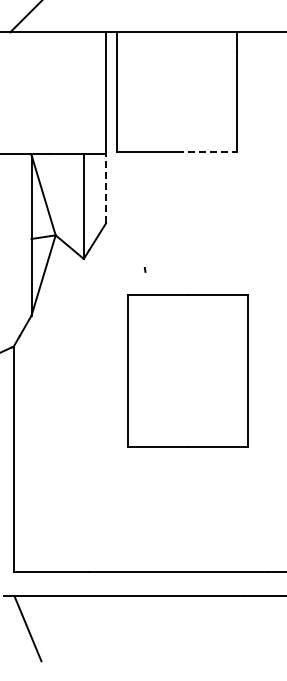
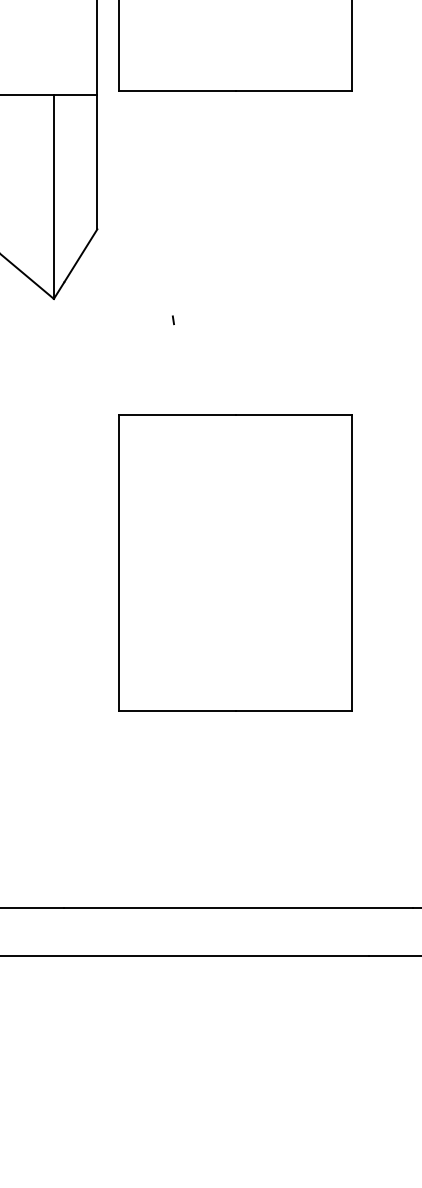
line: (206, 152) -> (293, 91), dashed -> solid
line: (106, 188) -> (98, 161), dashed -> solid
part: (187, 370) -> (234, 561), moved

